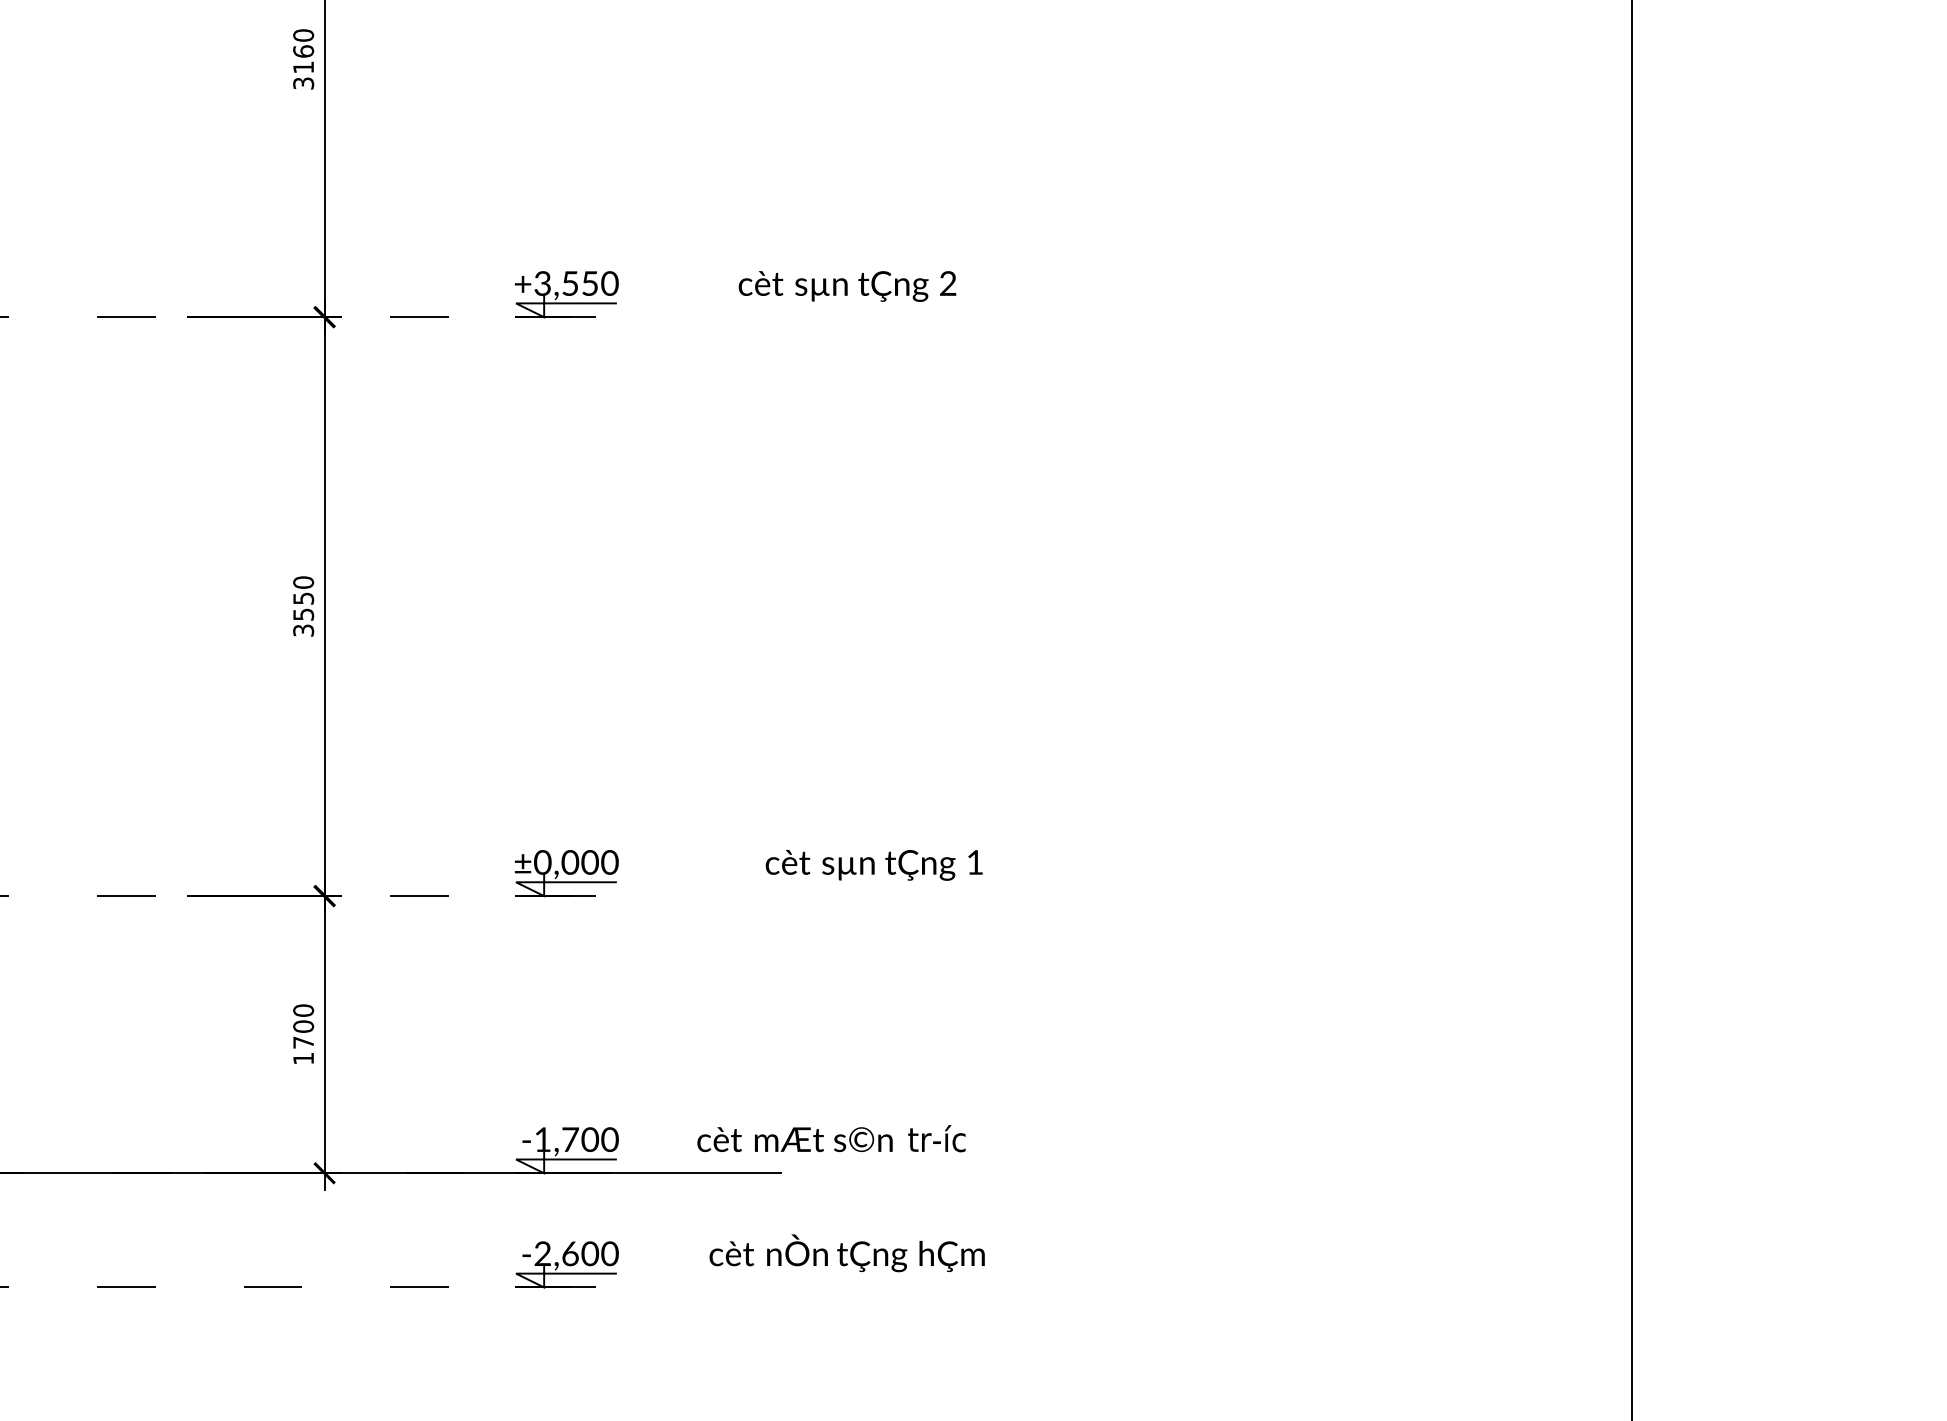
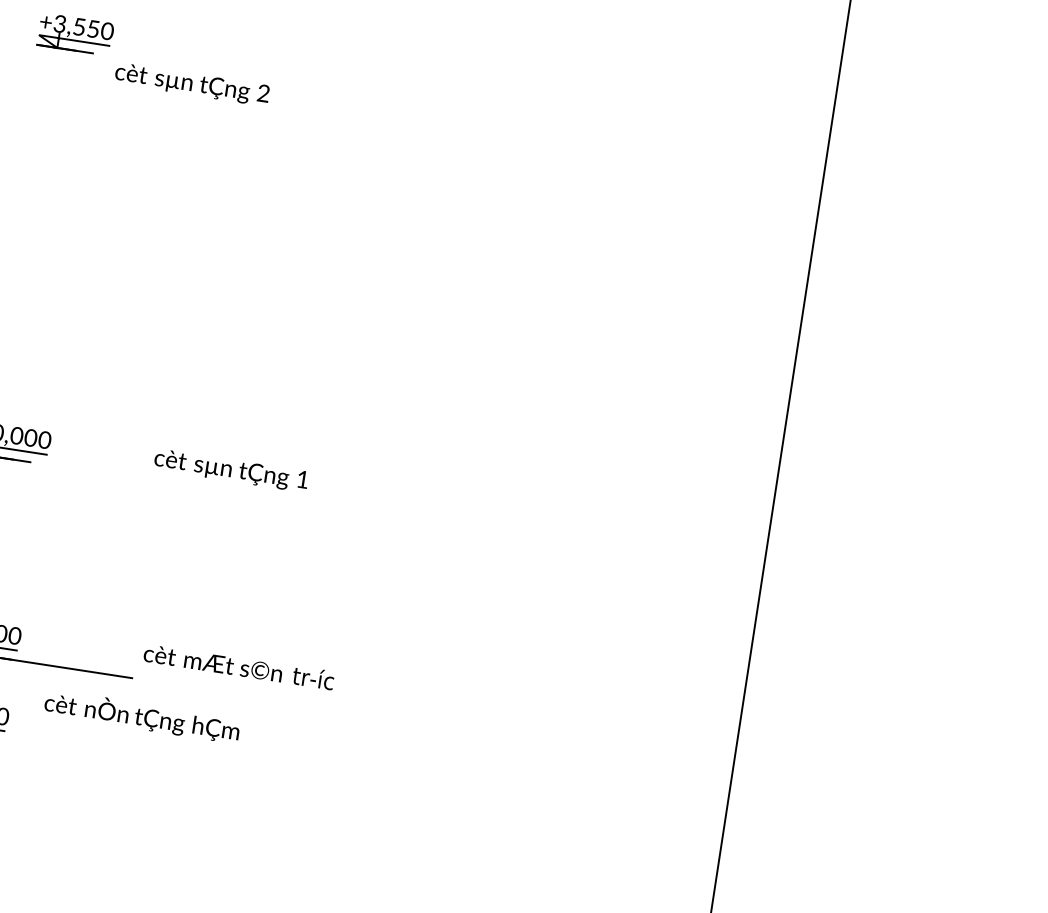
text: (847, 286) -> (192, 84), moved
text: (831, 1138) -> (239, 666), moved
text: (846, 1253) -> (141, 716), moved

